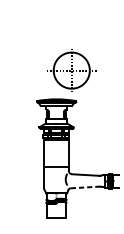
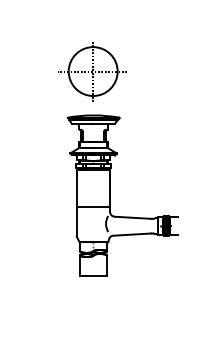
part: (71, 70) -> (92, 71), moved
line: (85, 187) -> (132, 234), dashed -> solid

